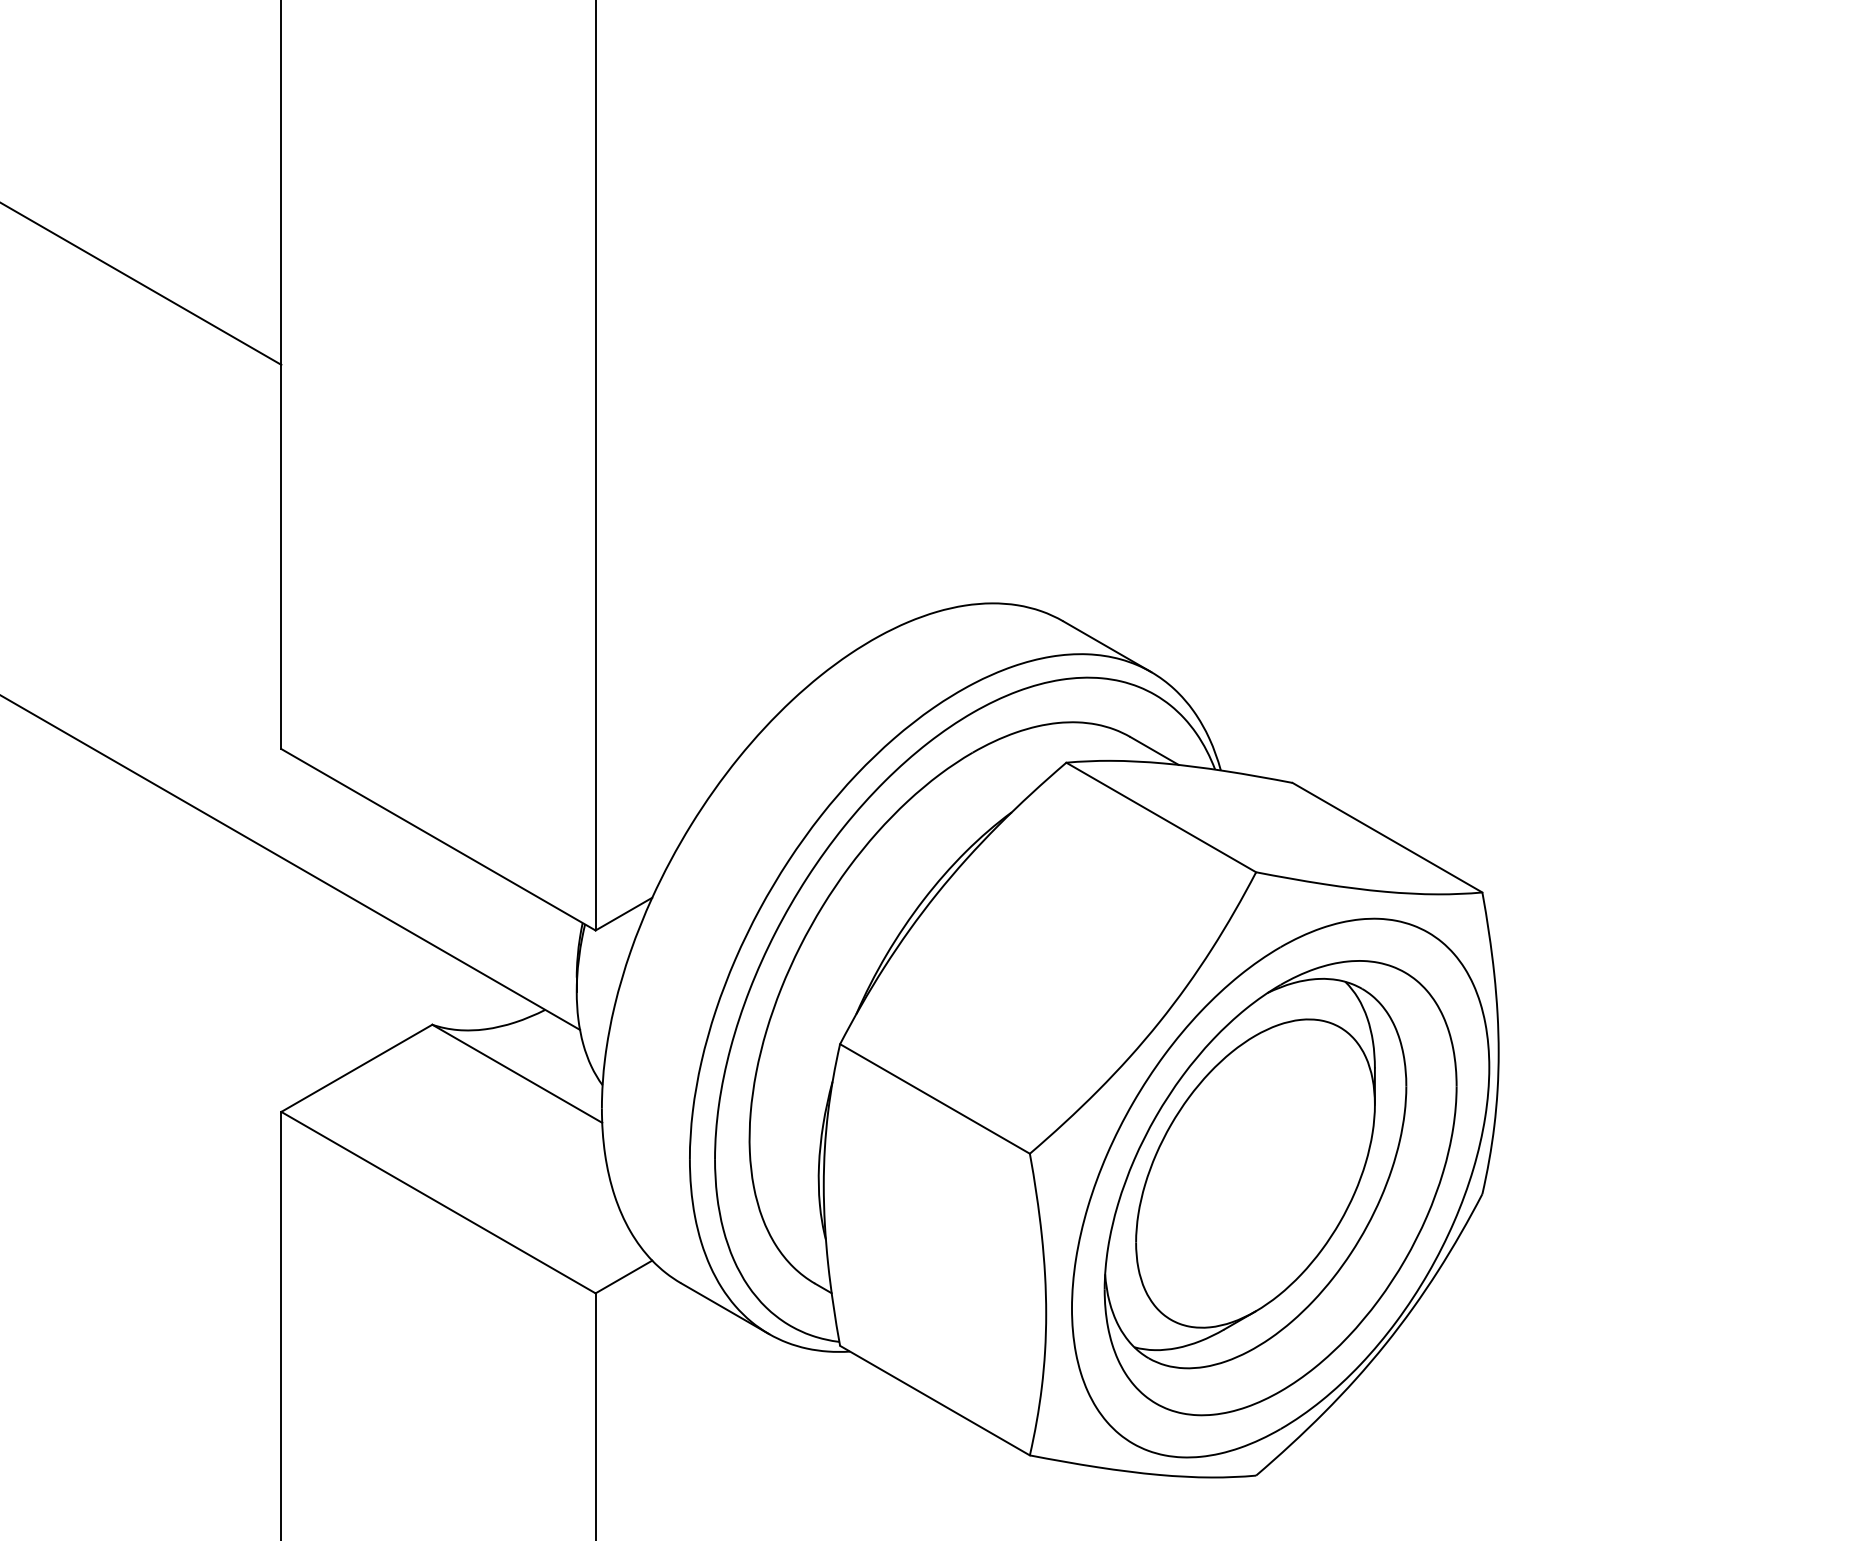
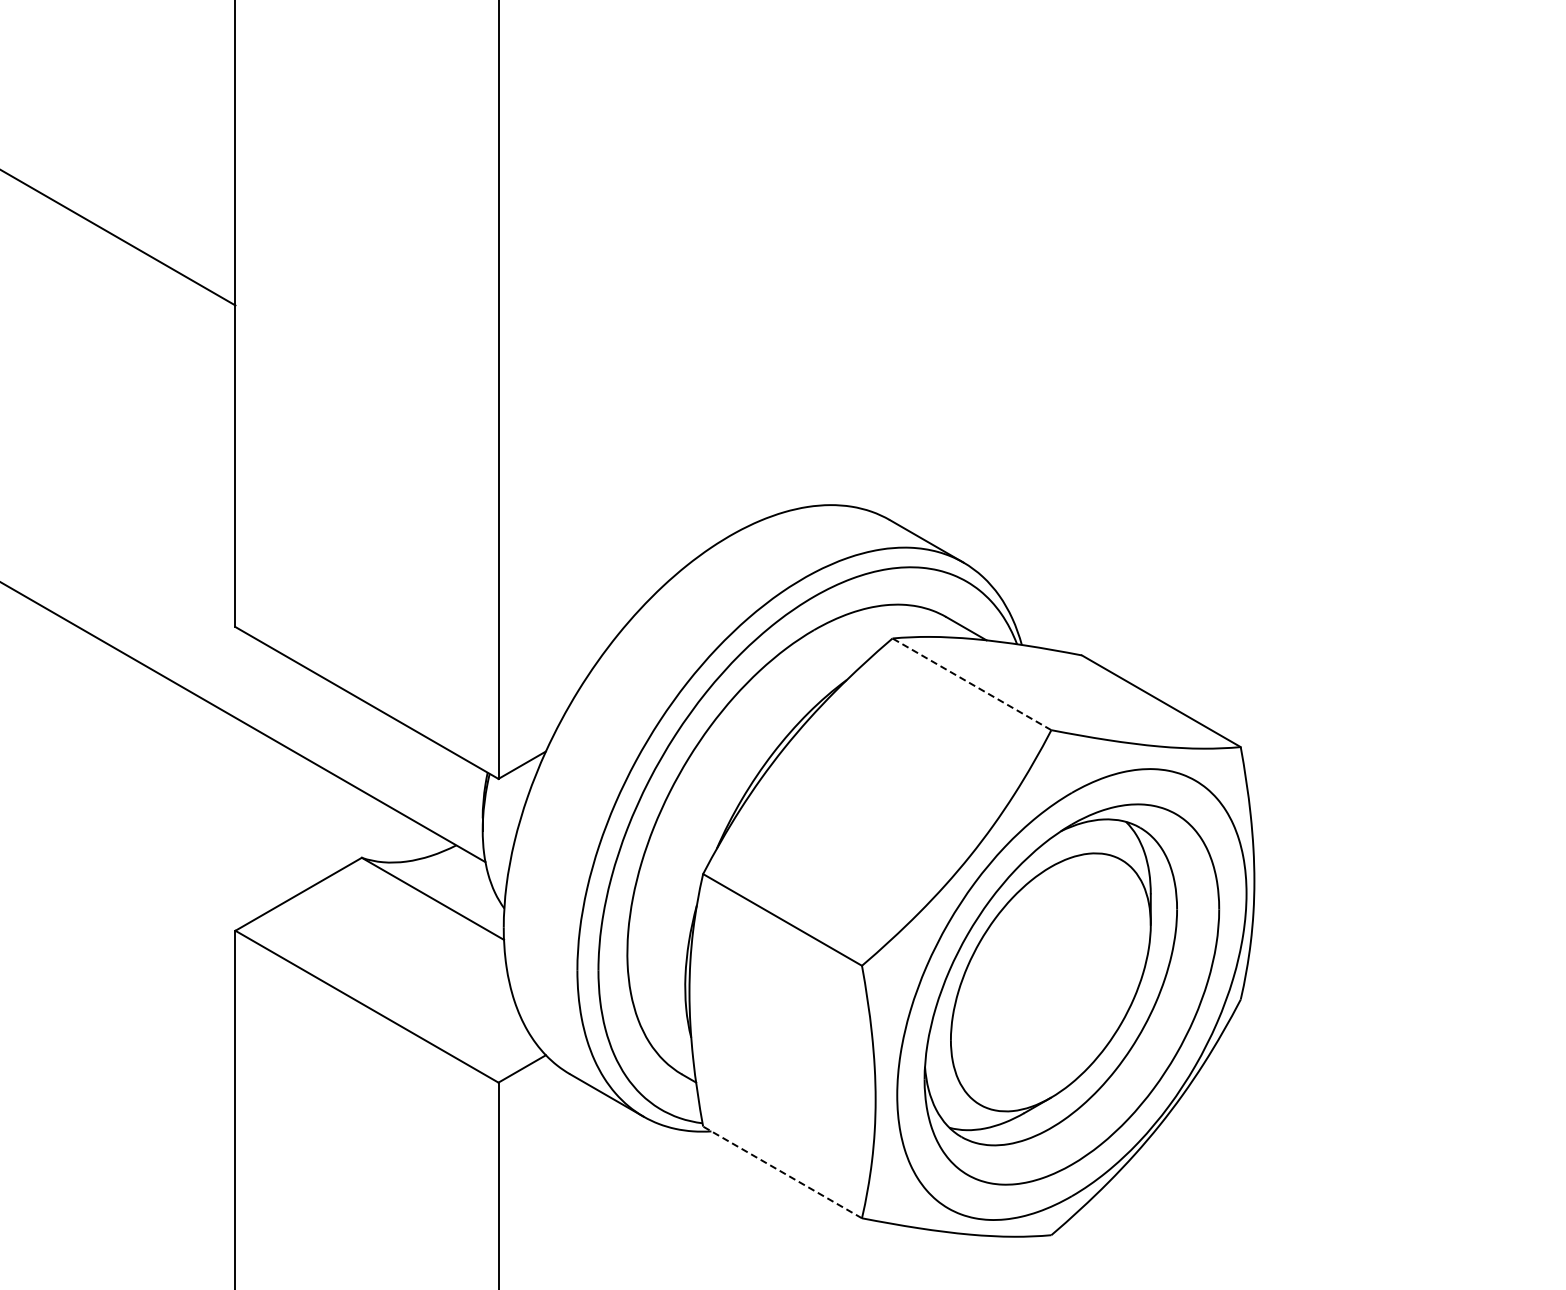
line: (1160, 817) -> (971, 684), solid -> dashed
line: (934, 1400) -> (782, 1172), solid -> dashed

